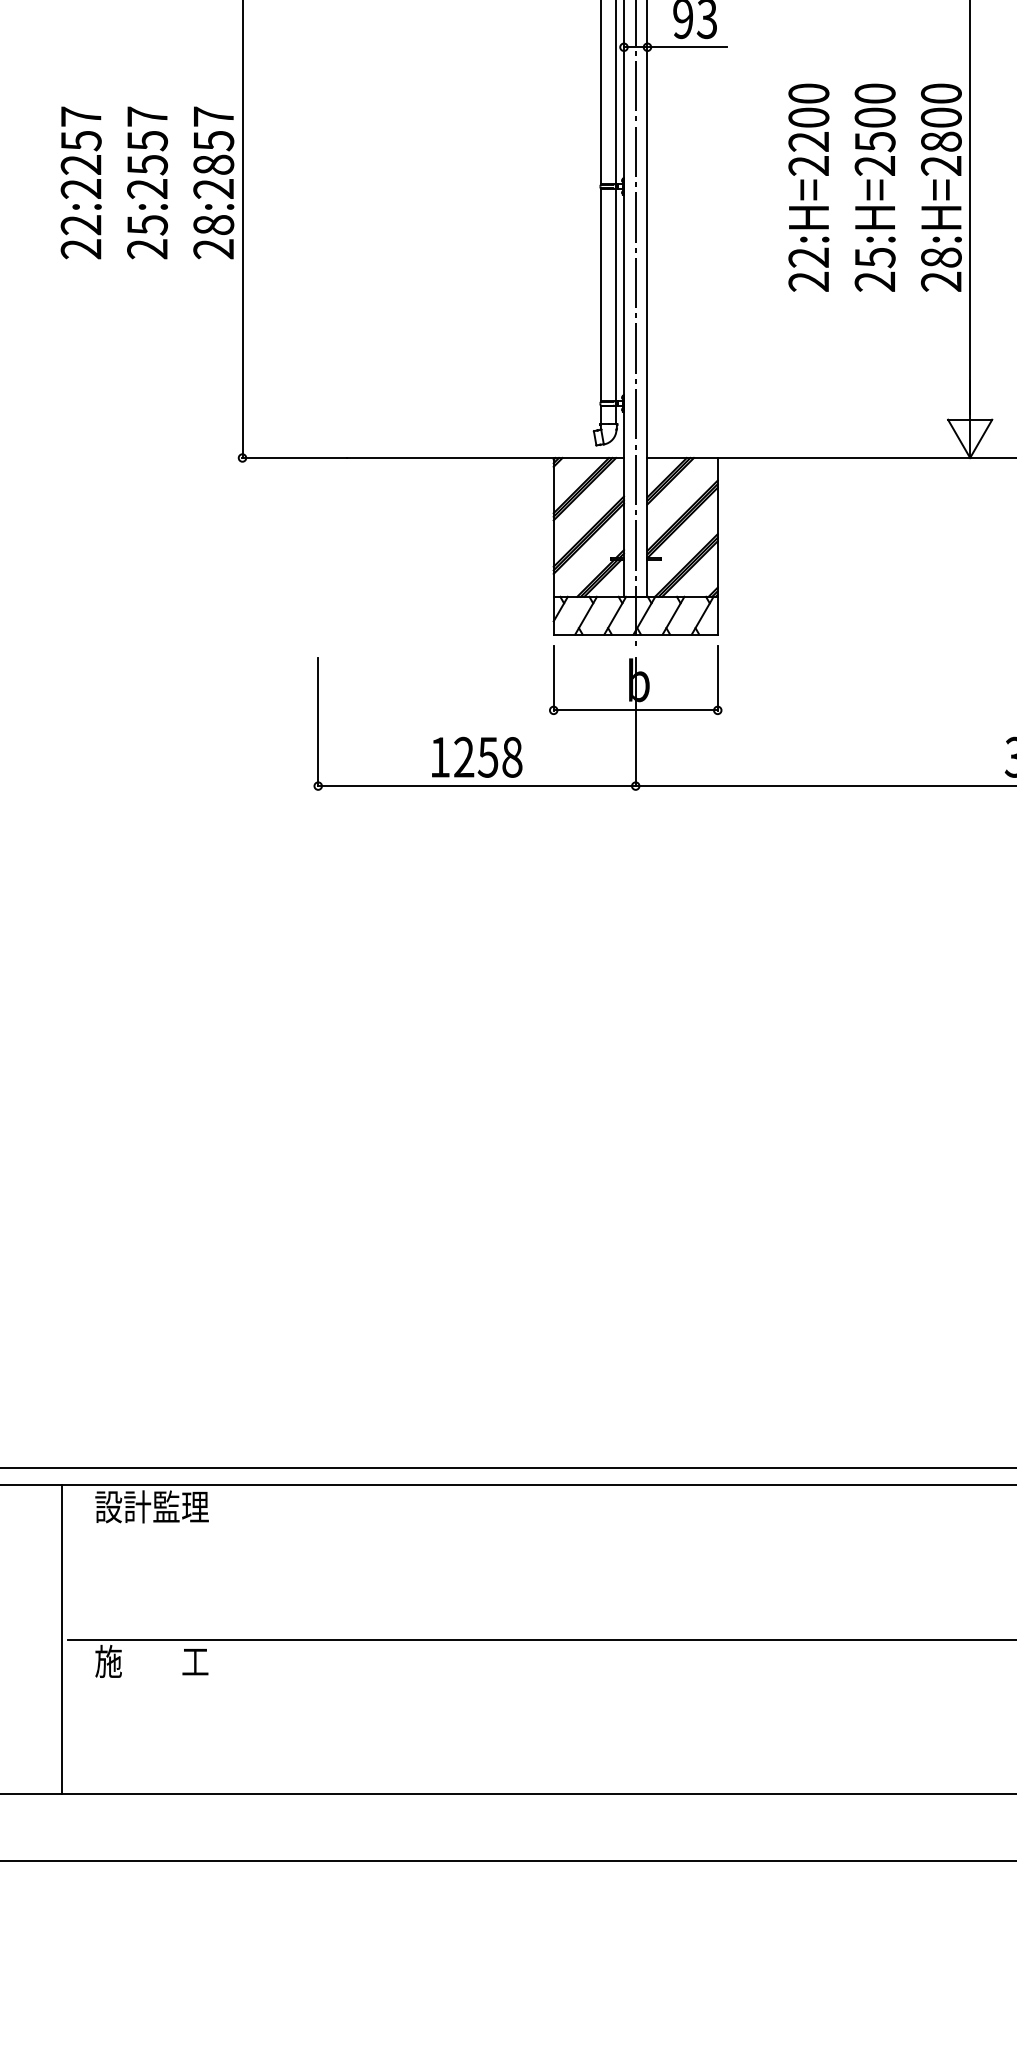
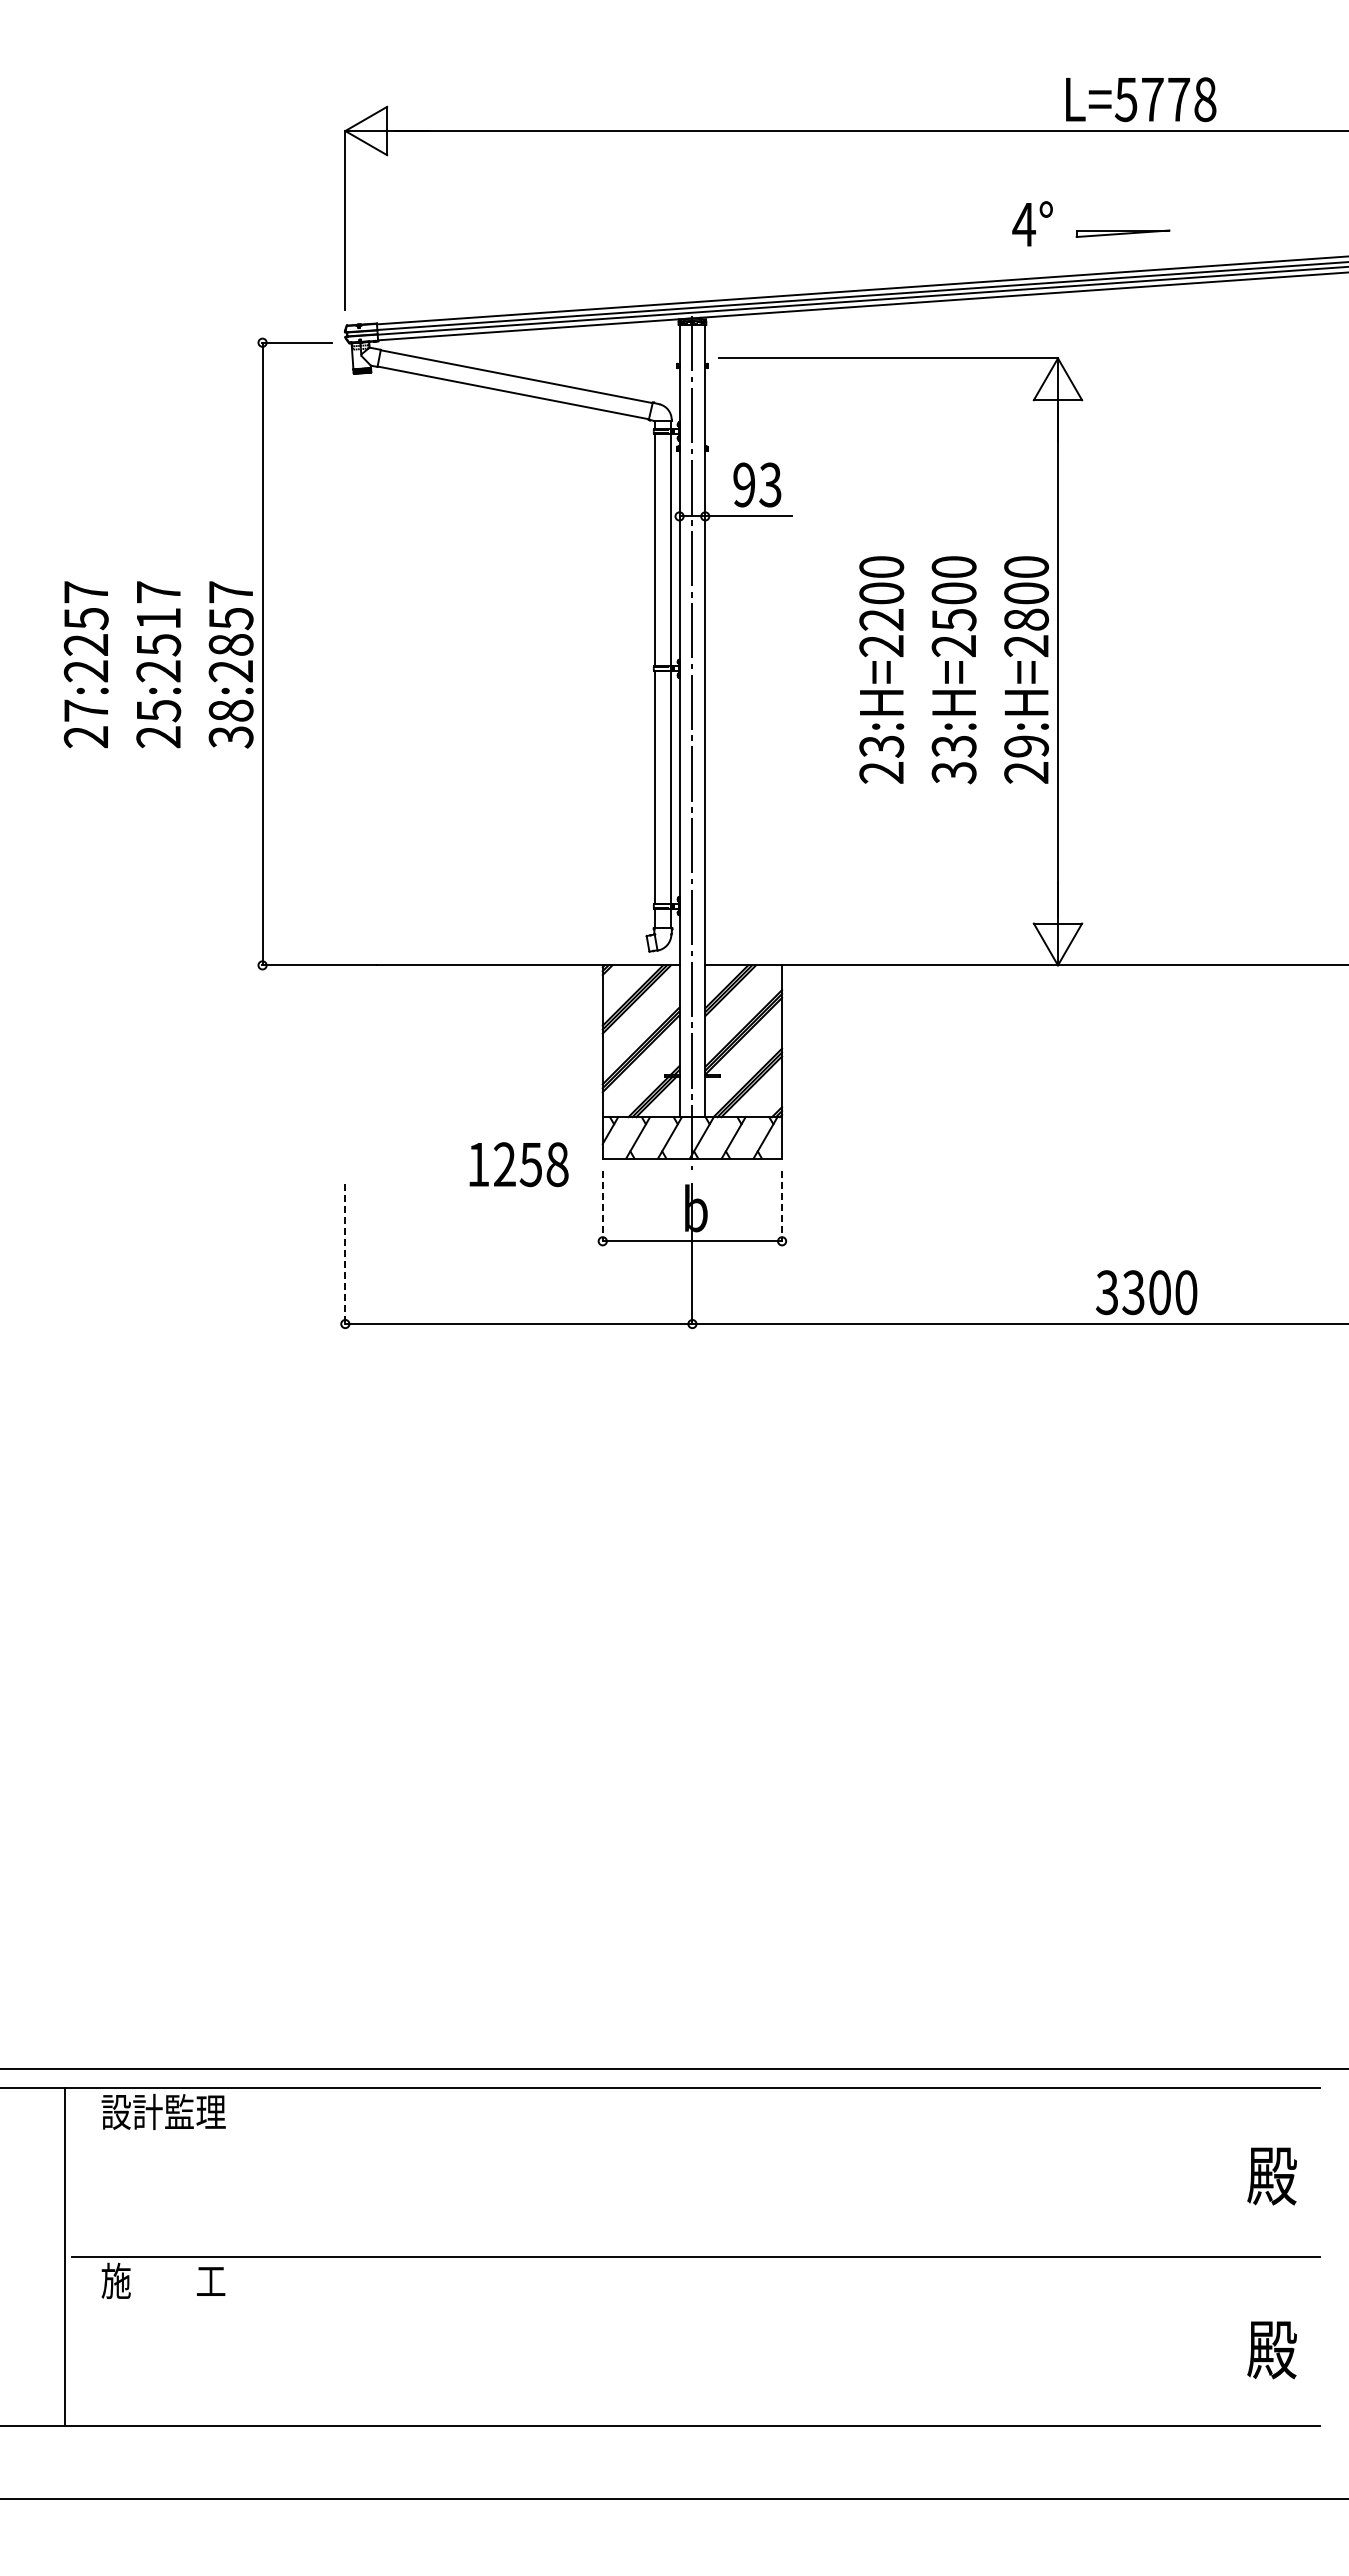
text: (148, 141) -> (159, 619), 25:2557 -> 25:2517
text: (80, 224) -> (85, 710), 22:2257 -> 27:2257
text: (214, 249) -> (231, 737), 28:2857 -> 38:2857
text: (808, 257) -> (881, 746), 22:H=2200 -> 23:H=2200
text: (941, 257) -> (1026, 746), 28:H=2800 -> 29:H=2800
text: (874, 269) -> (953, 759), 25:H=2500 -> 33:H=2500
line: (553, 678) -> (602, 1206), solid -> dashed
line: (718, 678) -> (782, 1206), solid -> dashed
line: (318, 722) -> (345, 1254), solid -> dashed
text: (476, 757) -> (518, 1164), moved

